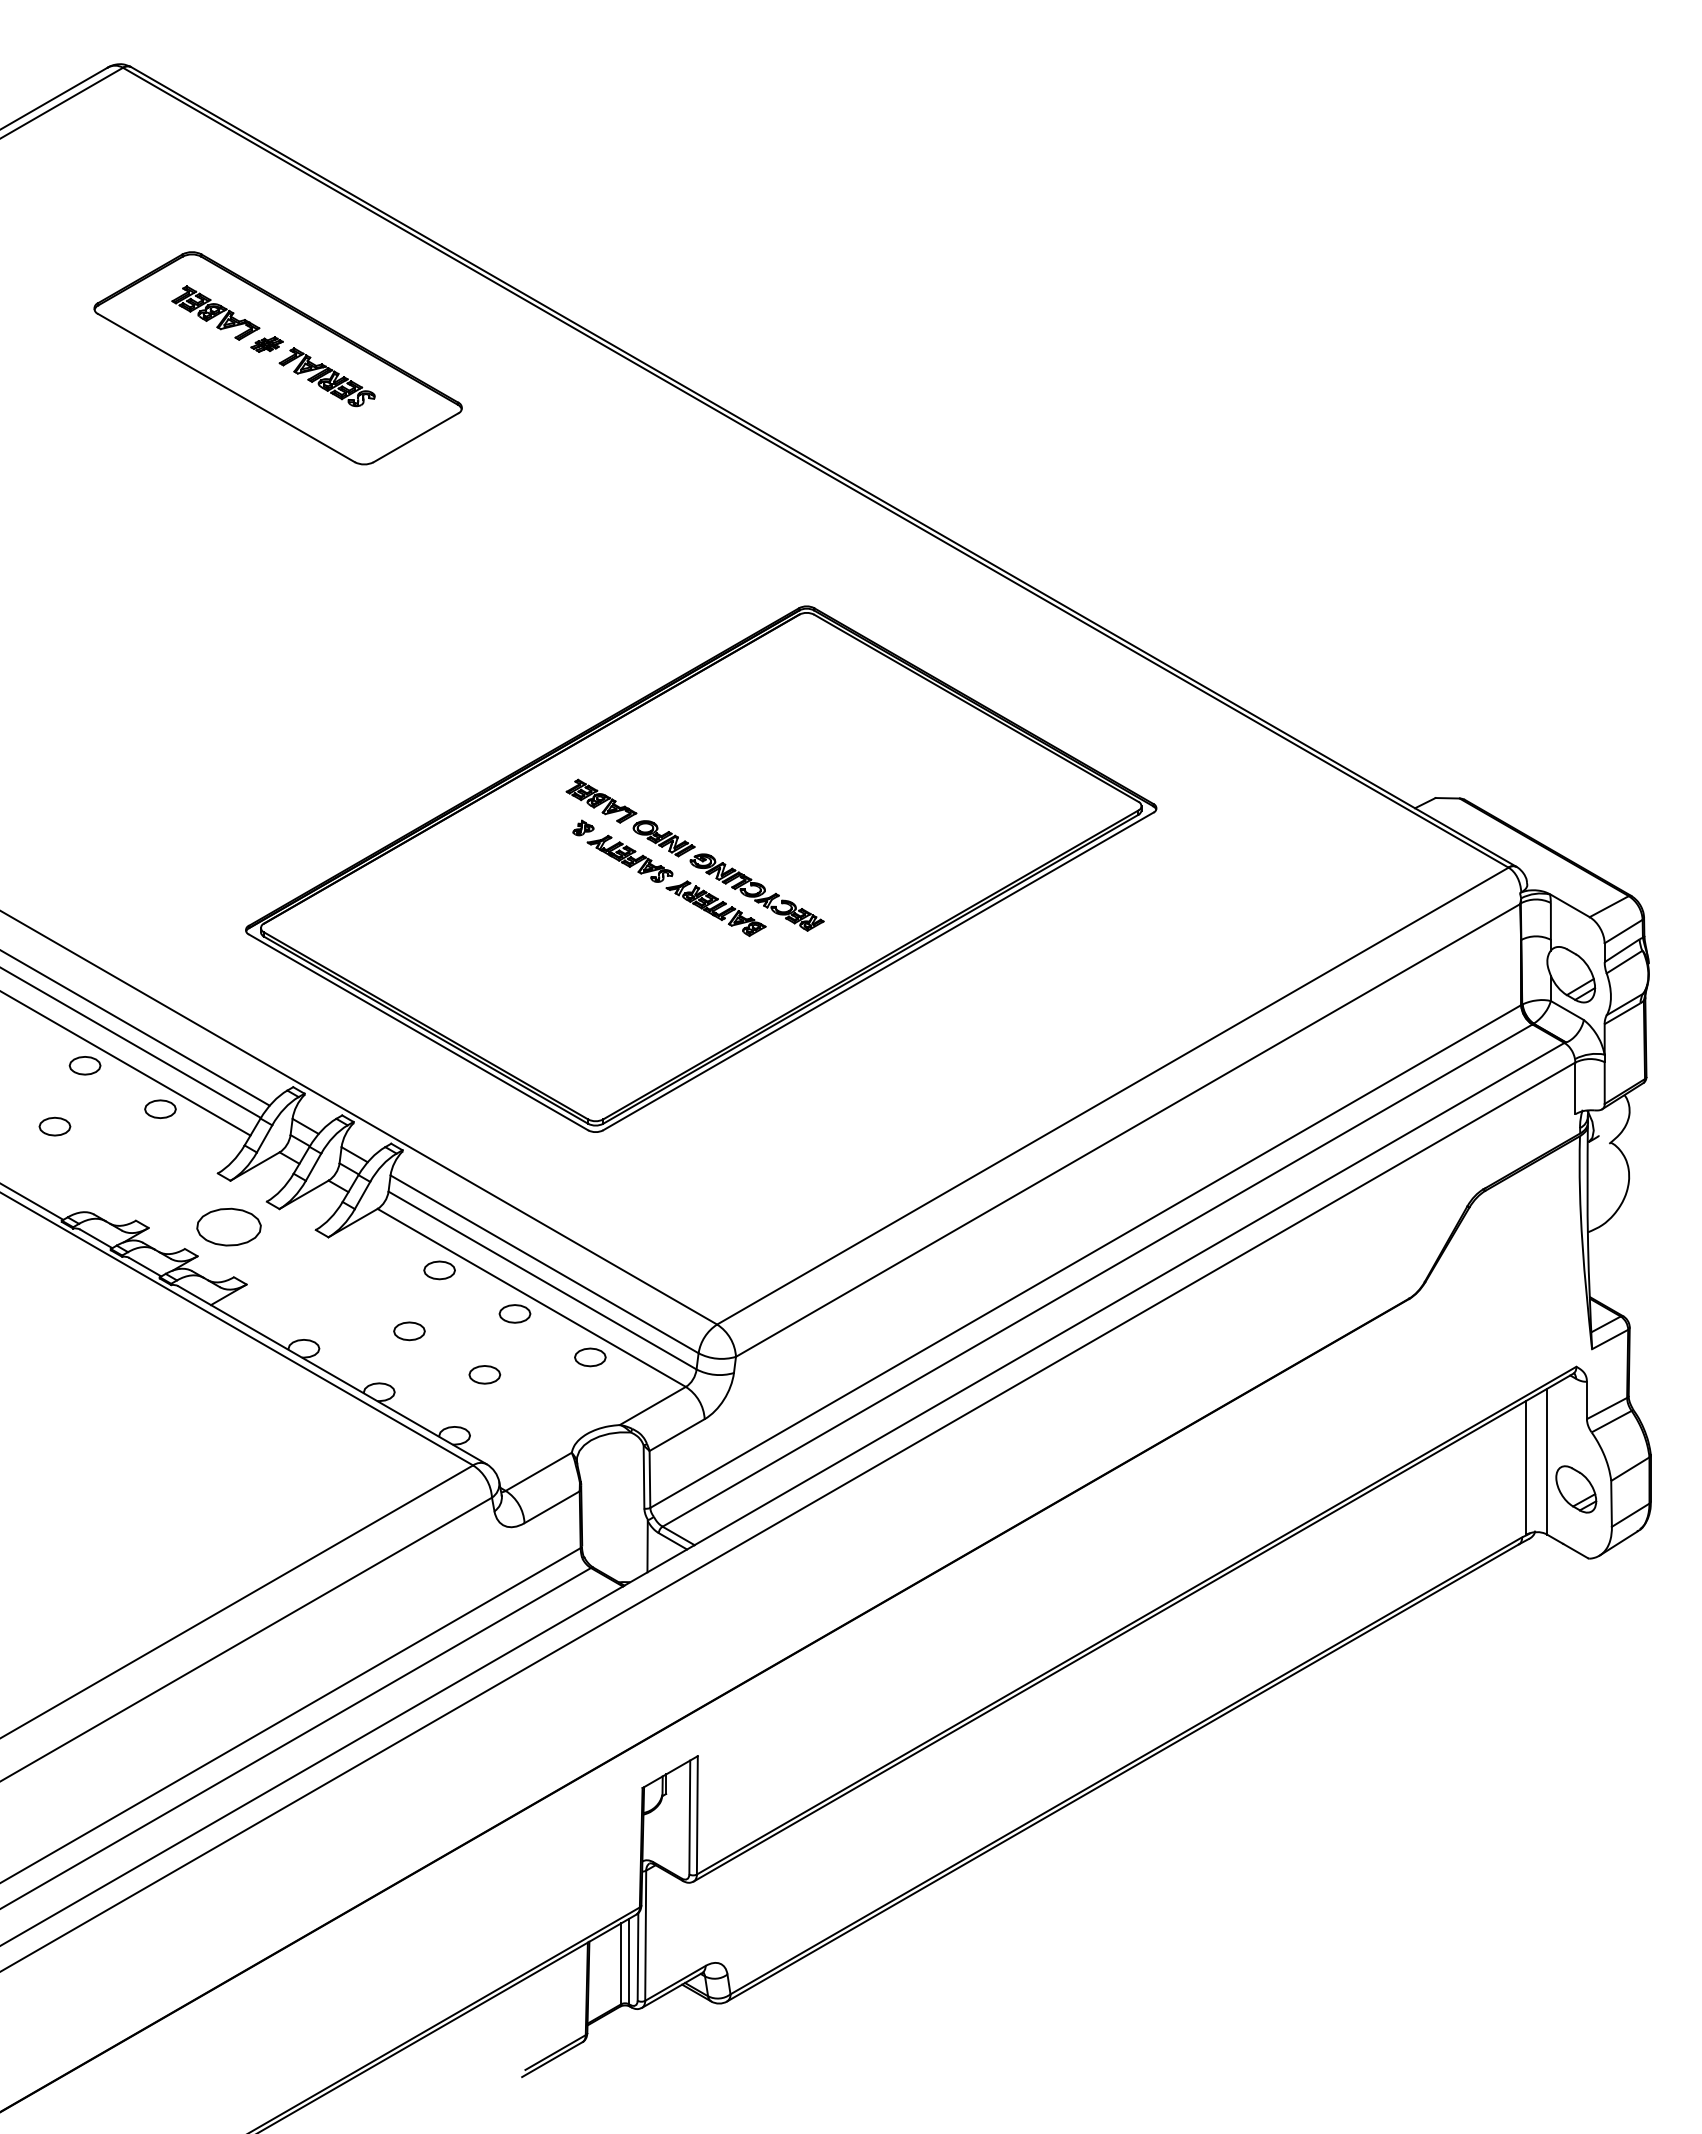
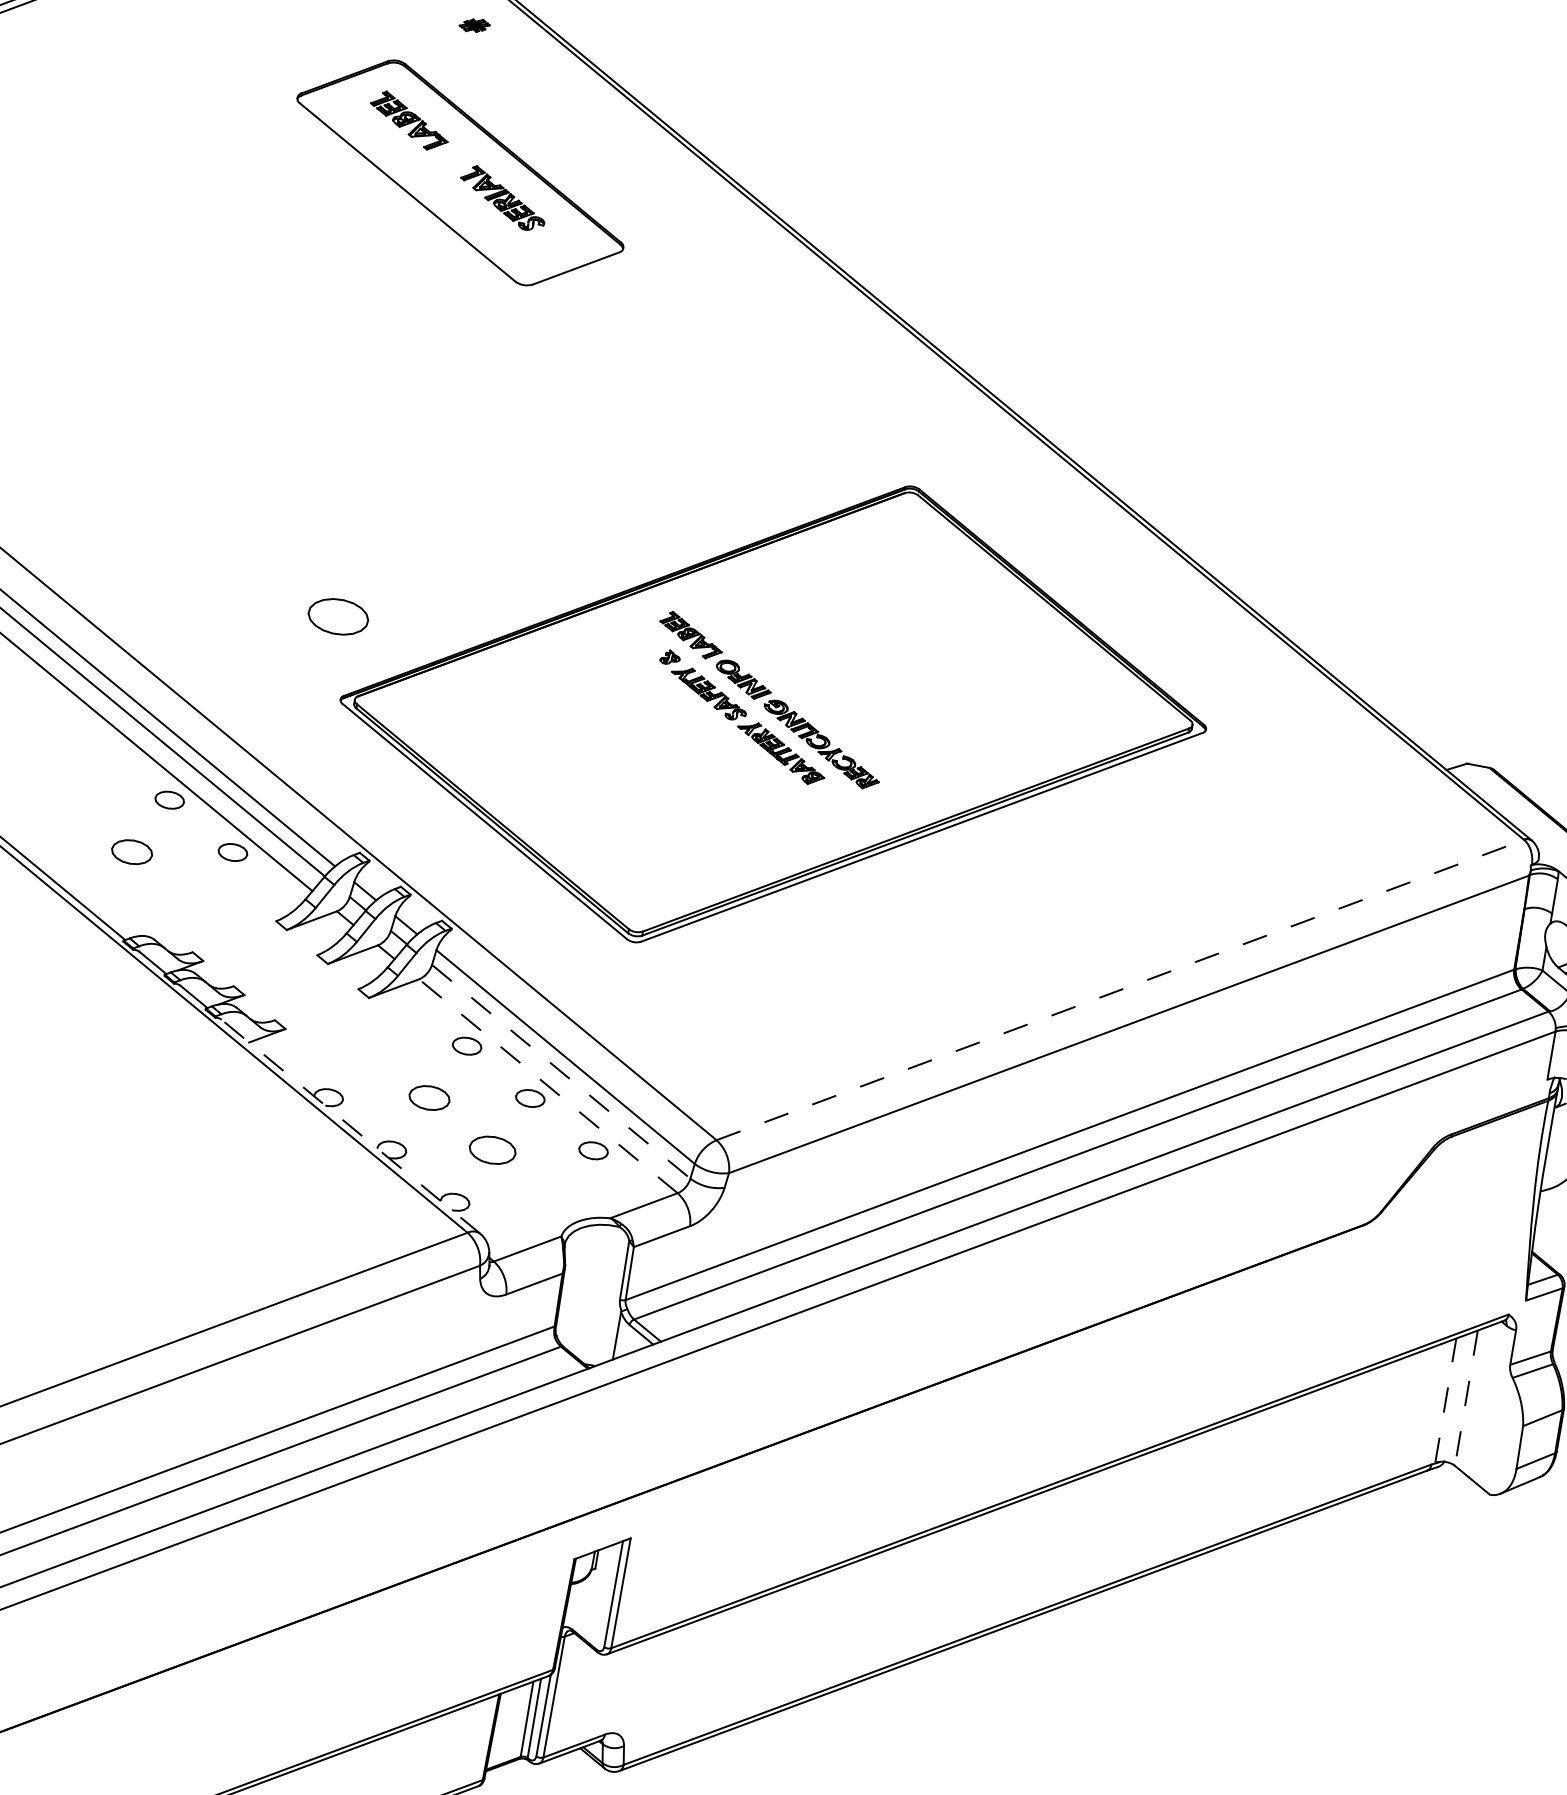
part: (266, 344) -> (474, 25), moved
line: (1112, 1096) -> (1119, 990), solid -> dashed
part: (54, 1126) -> (131, 851), size x1.4
part: (228, 1226) -> (337, 616), moved
line: (542, 1280) -> (561, 1071), solid -> dashed
line: (531, 1297) -> (548, 1085), solid -> dashed
part: (409, 1331) -> (429, 1098), size x1.4
part: (484, 1374) -> (492, 1150), size x1.6
line: (332, 1375) -> (350, 1127), solid -> dashed
line: (1546, 1461) -> (1466, 1397), solid -> dashed
line: (1525, 1468) -> (1445, 1401), solid -> dashed
part: (1576, 1489) -> (1489, 1428), removed

